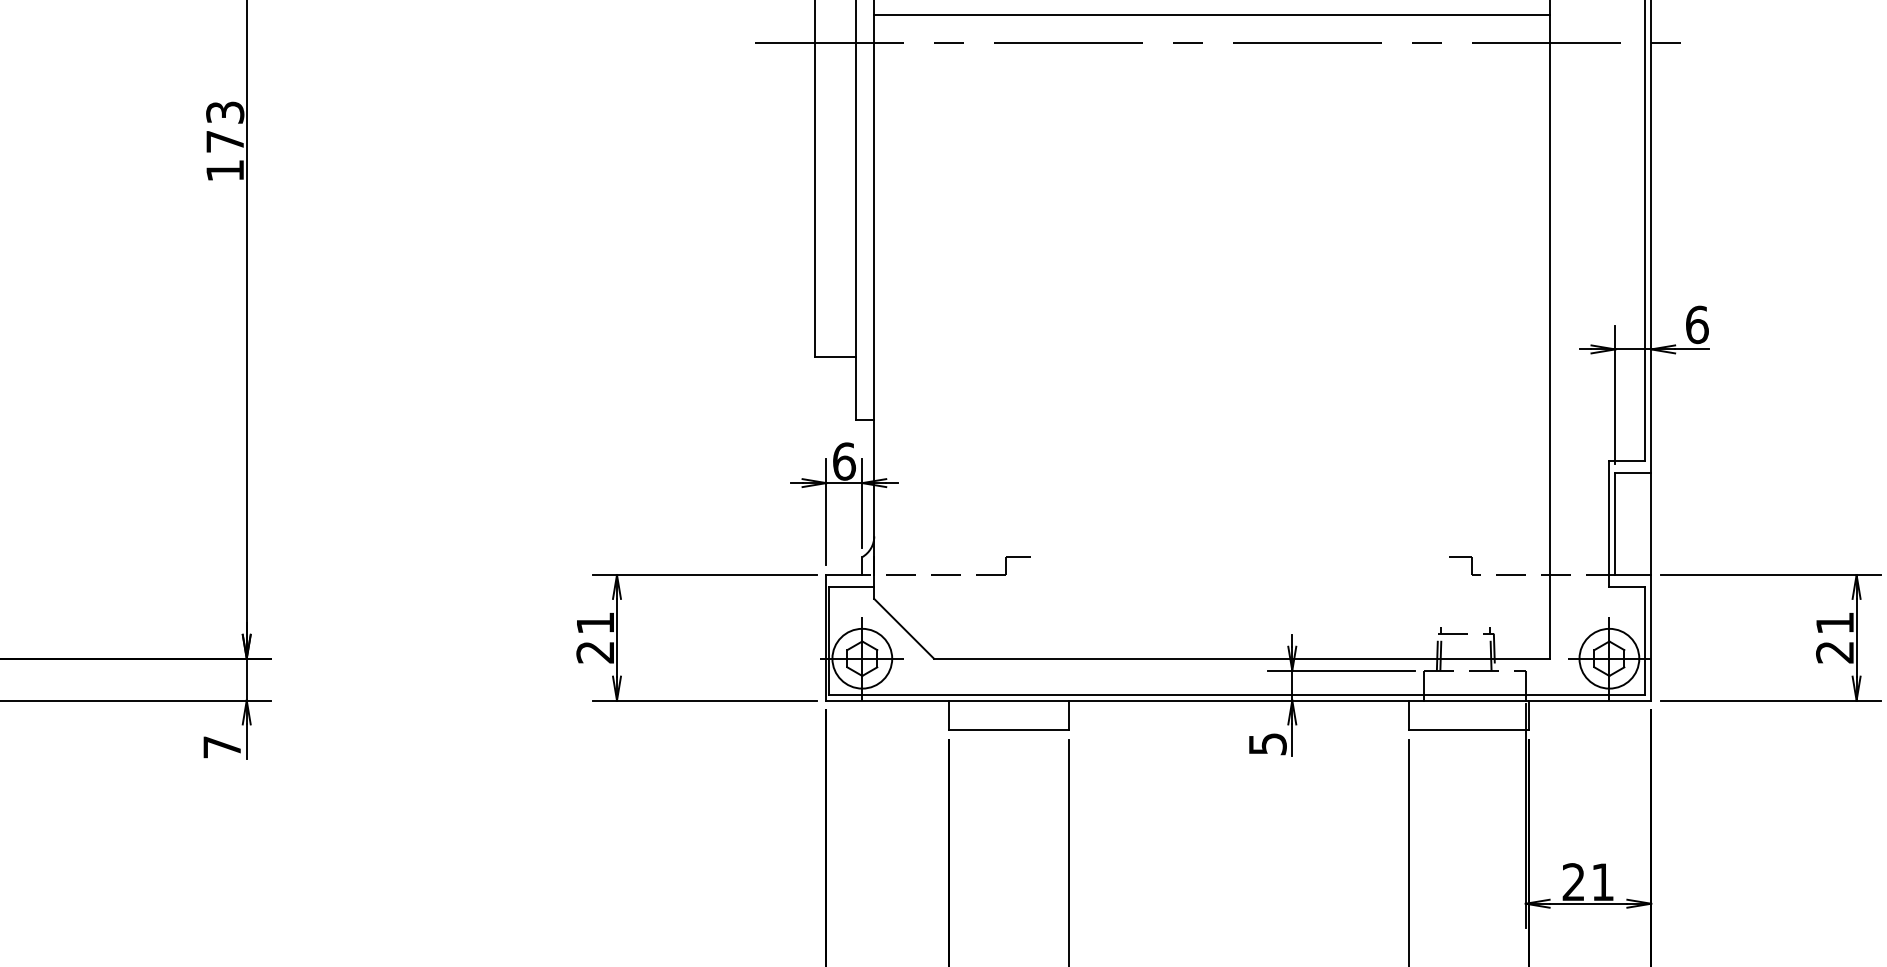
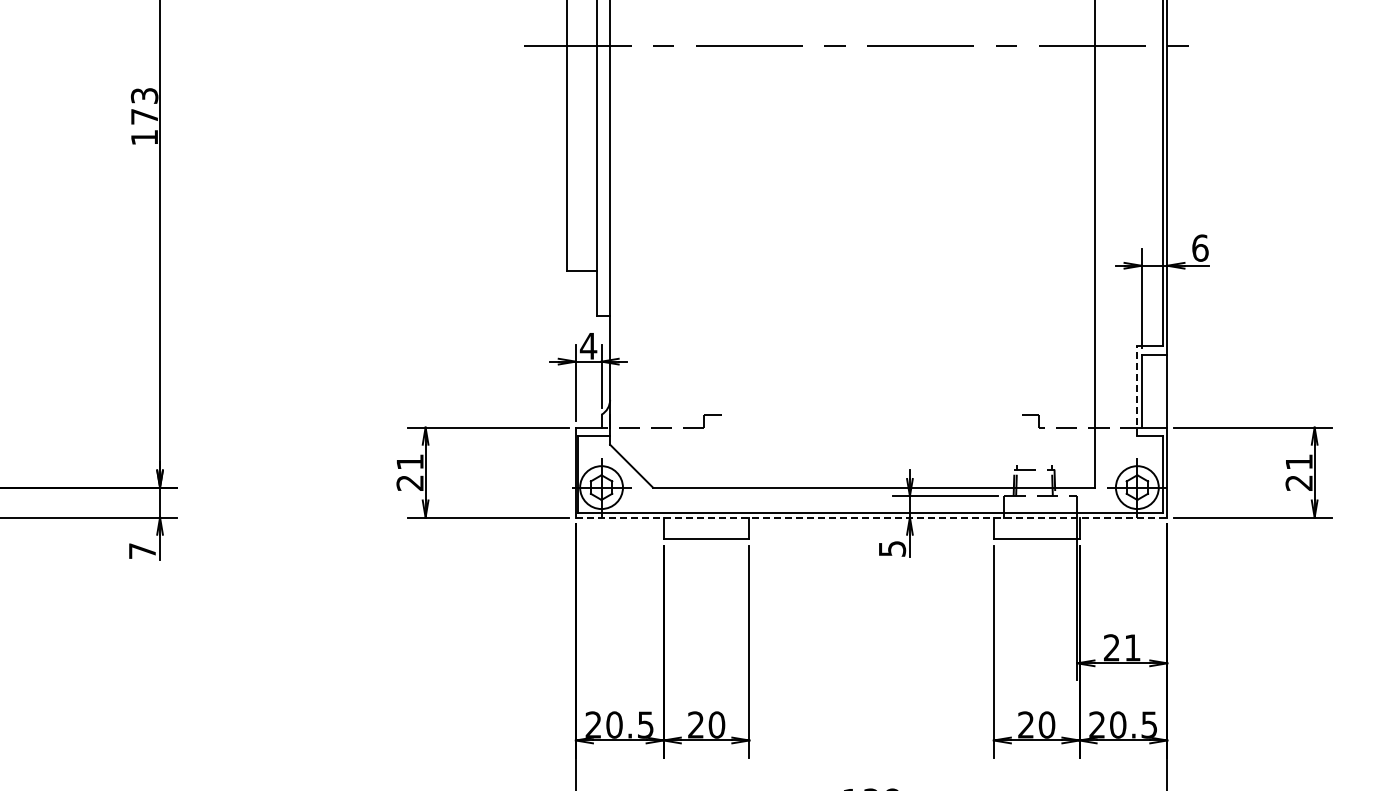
line: (1212, 15) -> (852, 26), removed
text: (844, 460) -> (588, 345), 6 -> 4
line: (1609, 523) -> (1137, 390), solid -> dashed
line: (1238, 700) -> (871, 517), solid -> dashed

